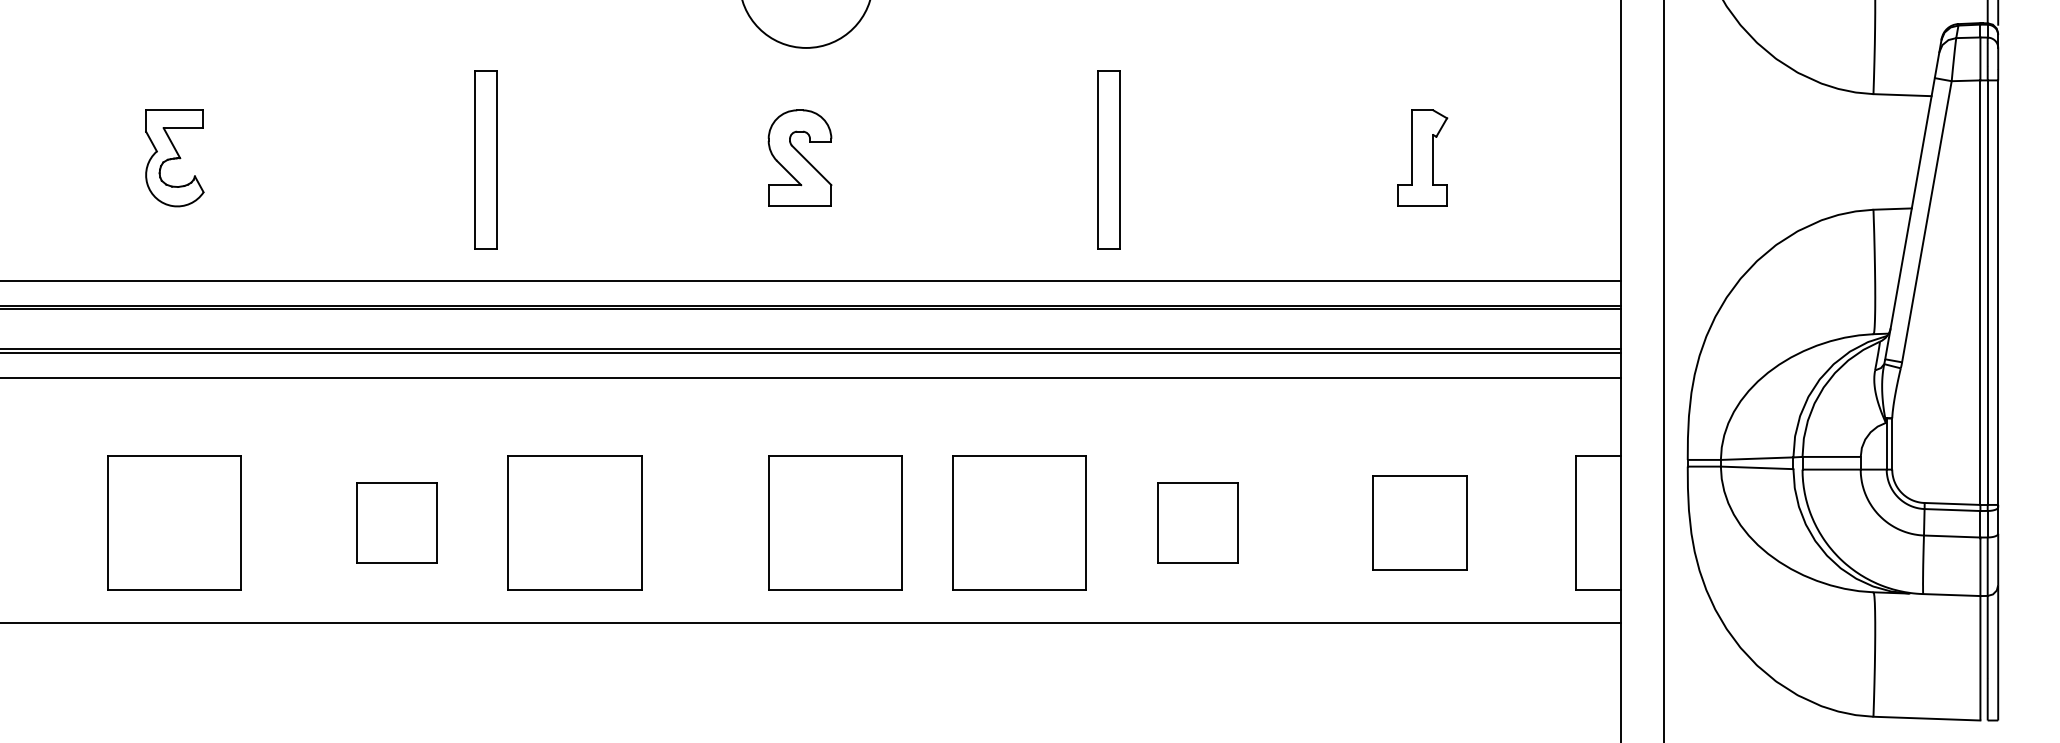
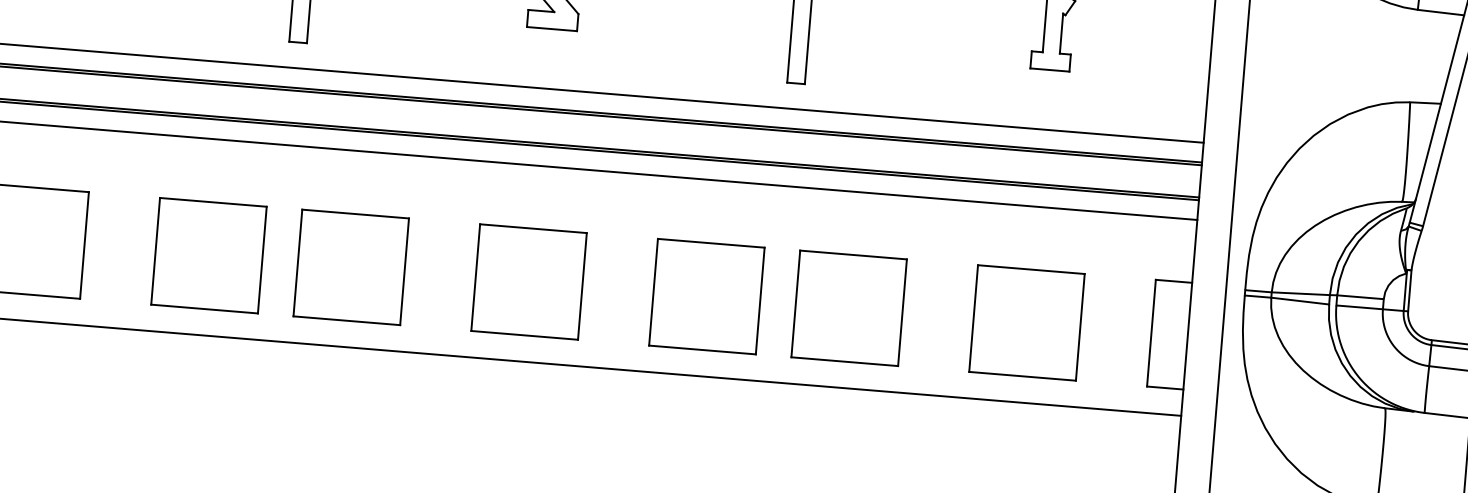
part: (396, 522) -> (208, 255), size x1.67
part: (835, 522) -> (529, 281), moved
part: (1197, 522) -> (849, 307), size x1.67
part: (1419, 522) -> (1026, 322), size x1.43

